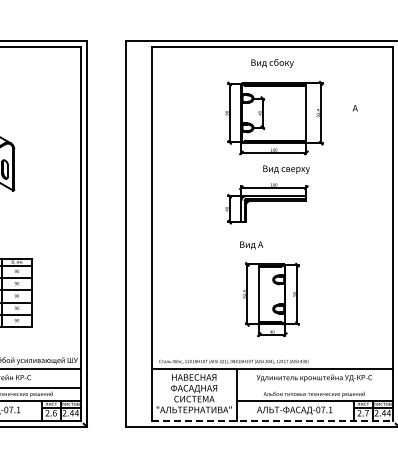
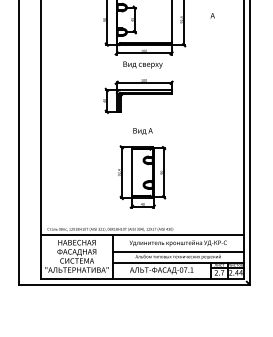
text: (286, 169) -> (142, 64), moved
text: (251, 245) -> (142, 131), moved
line: (314, 388) -> (178, 252), added
line: (272, 420) -> (142, 278), dashed -> solid

